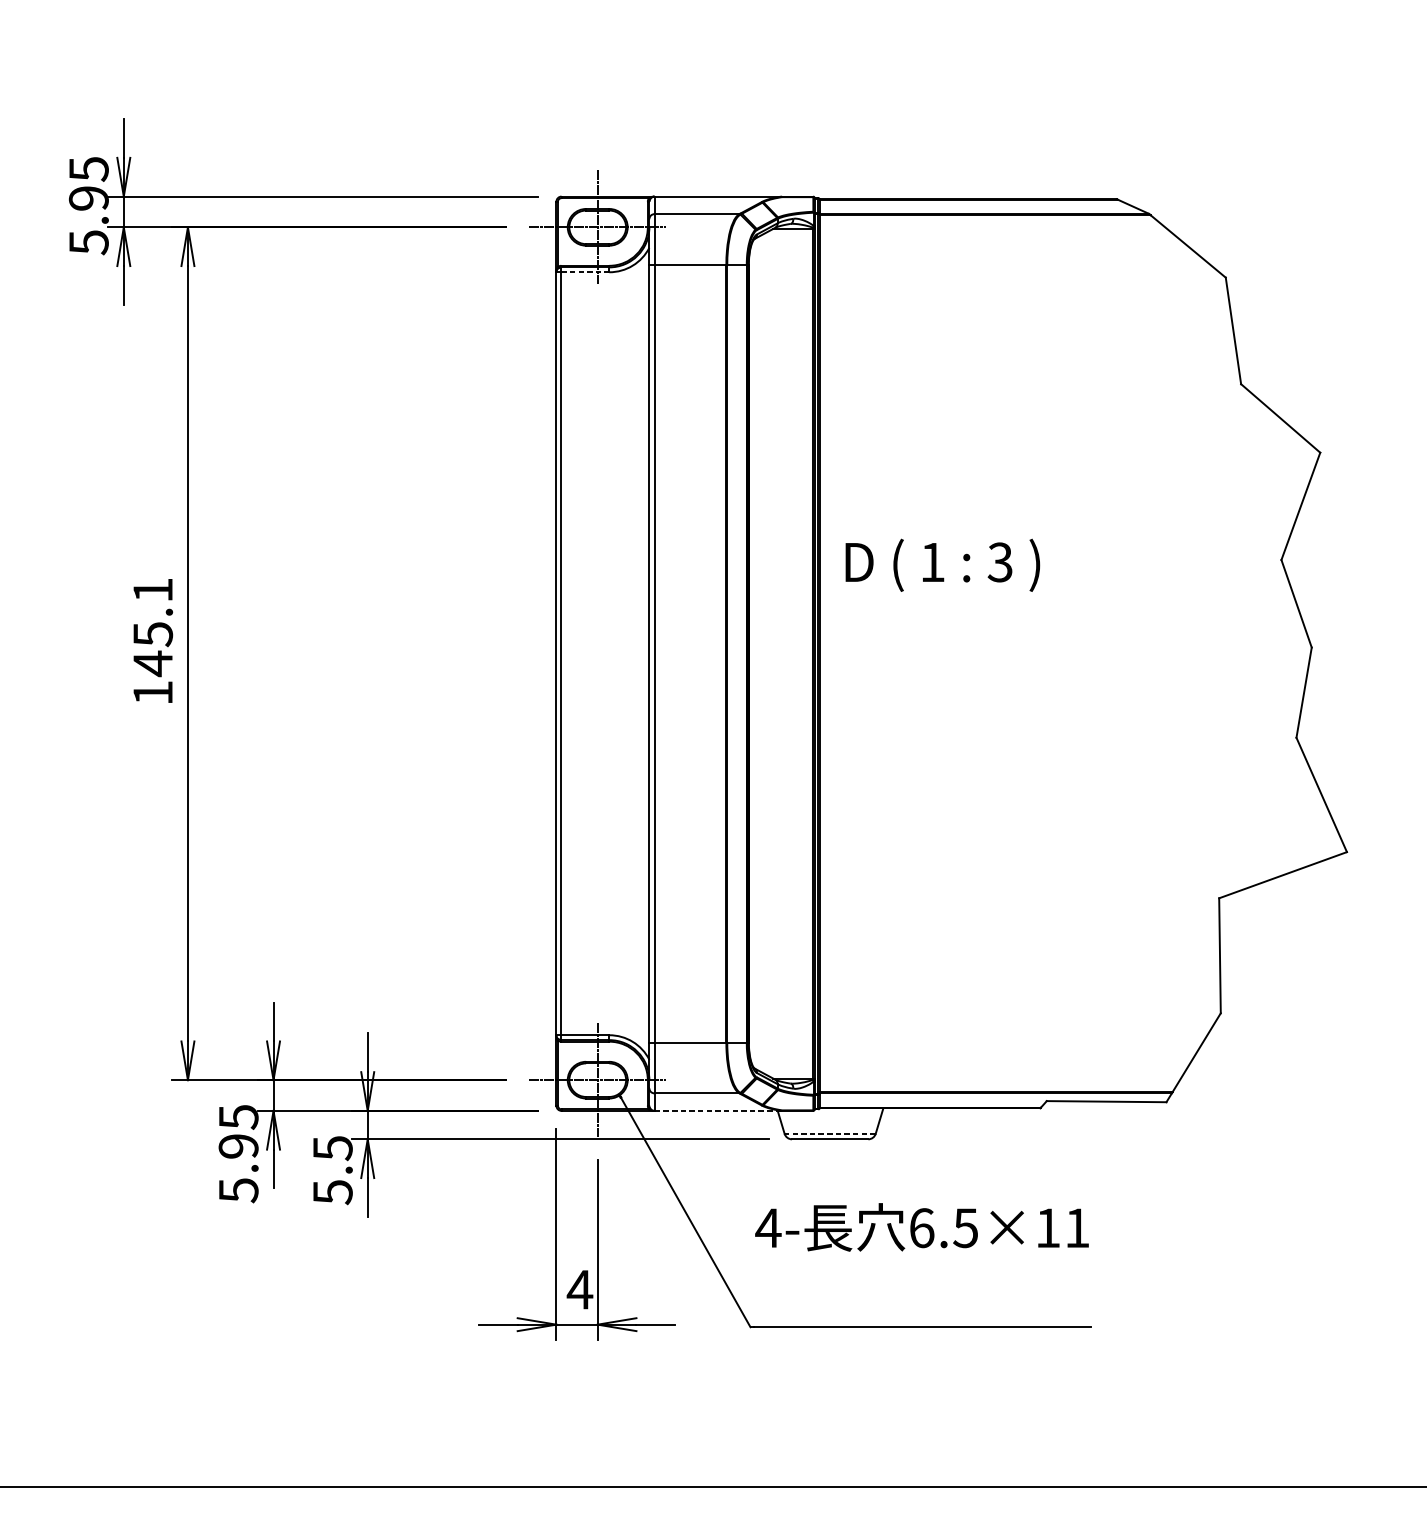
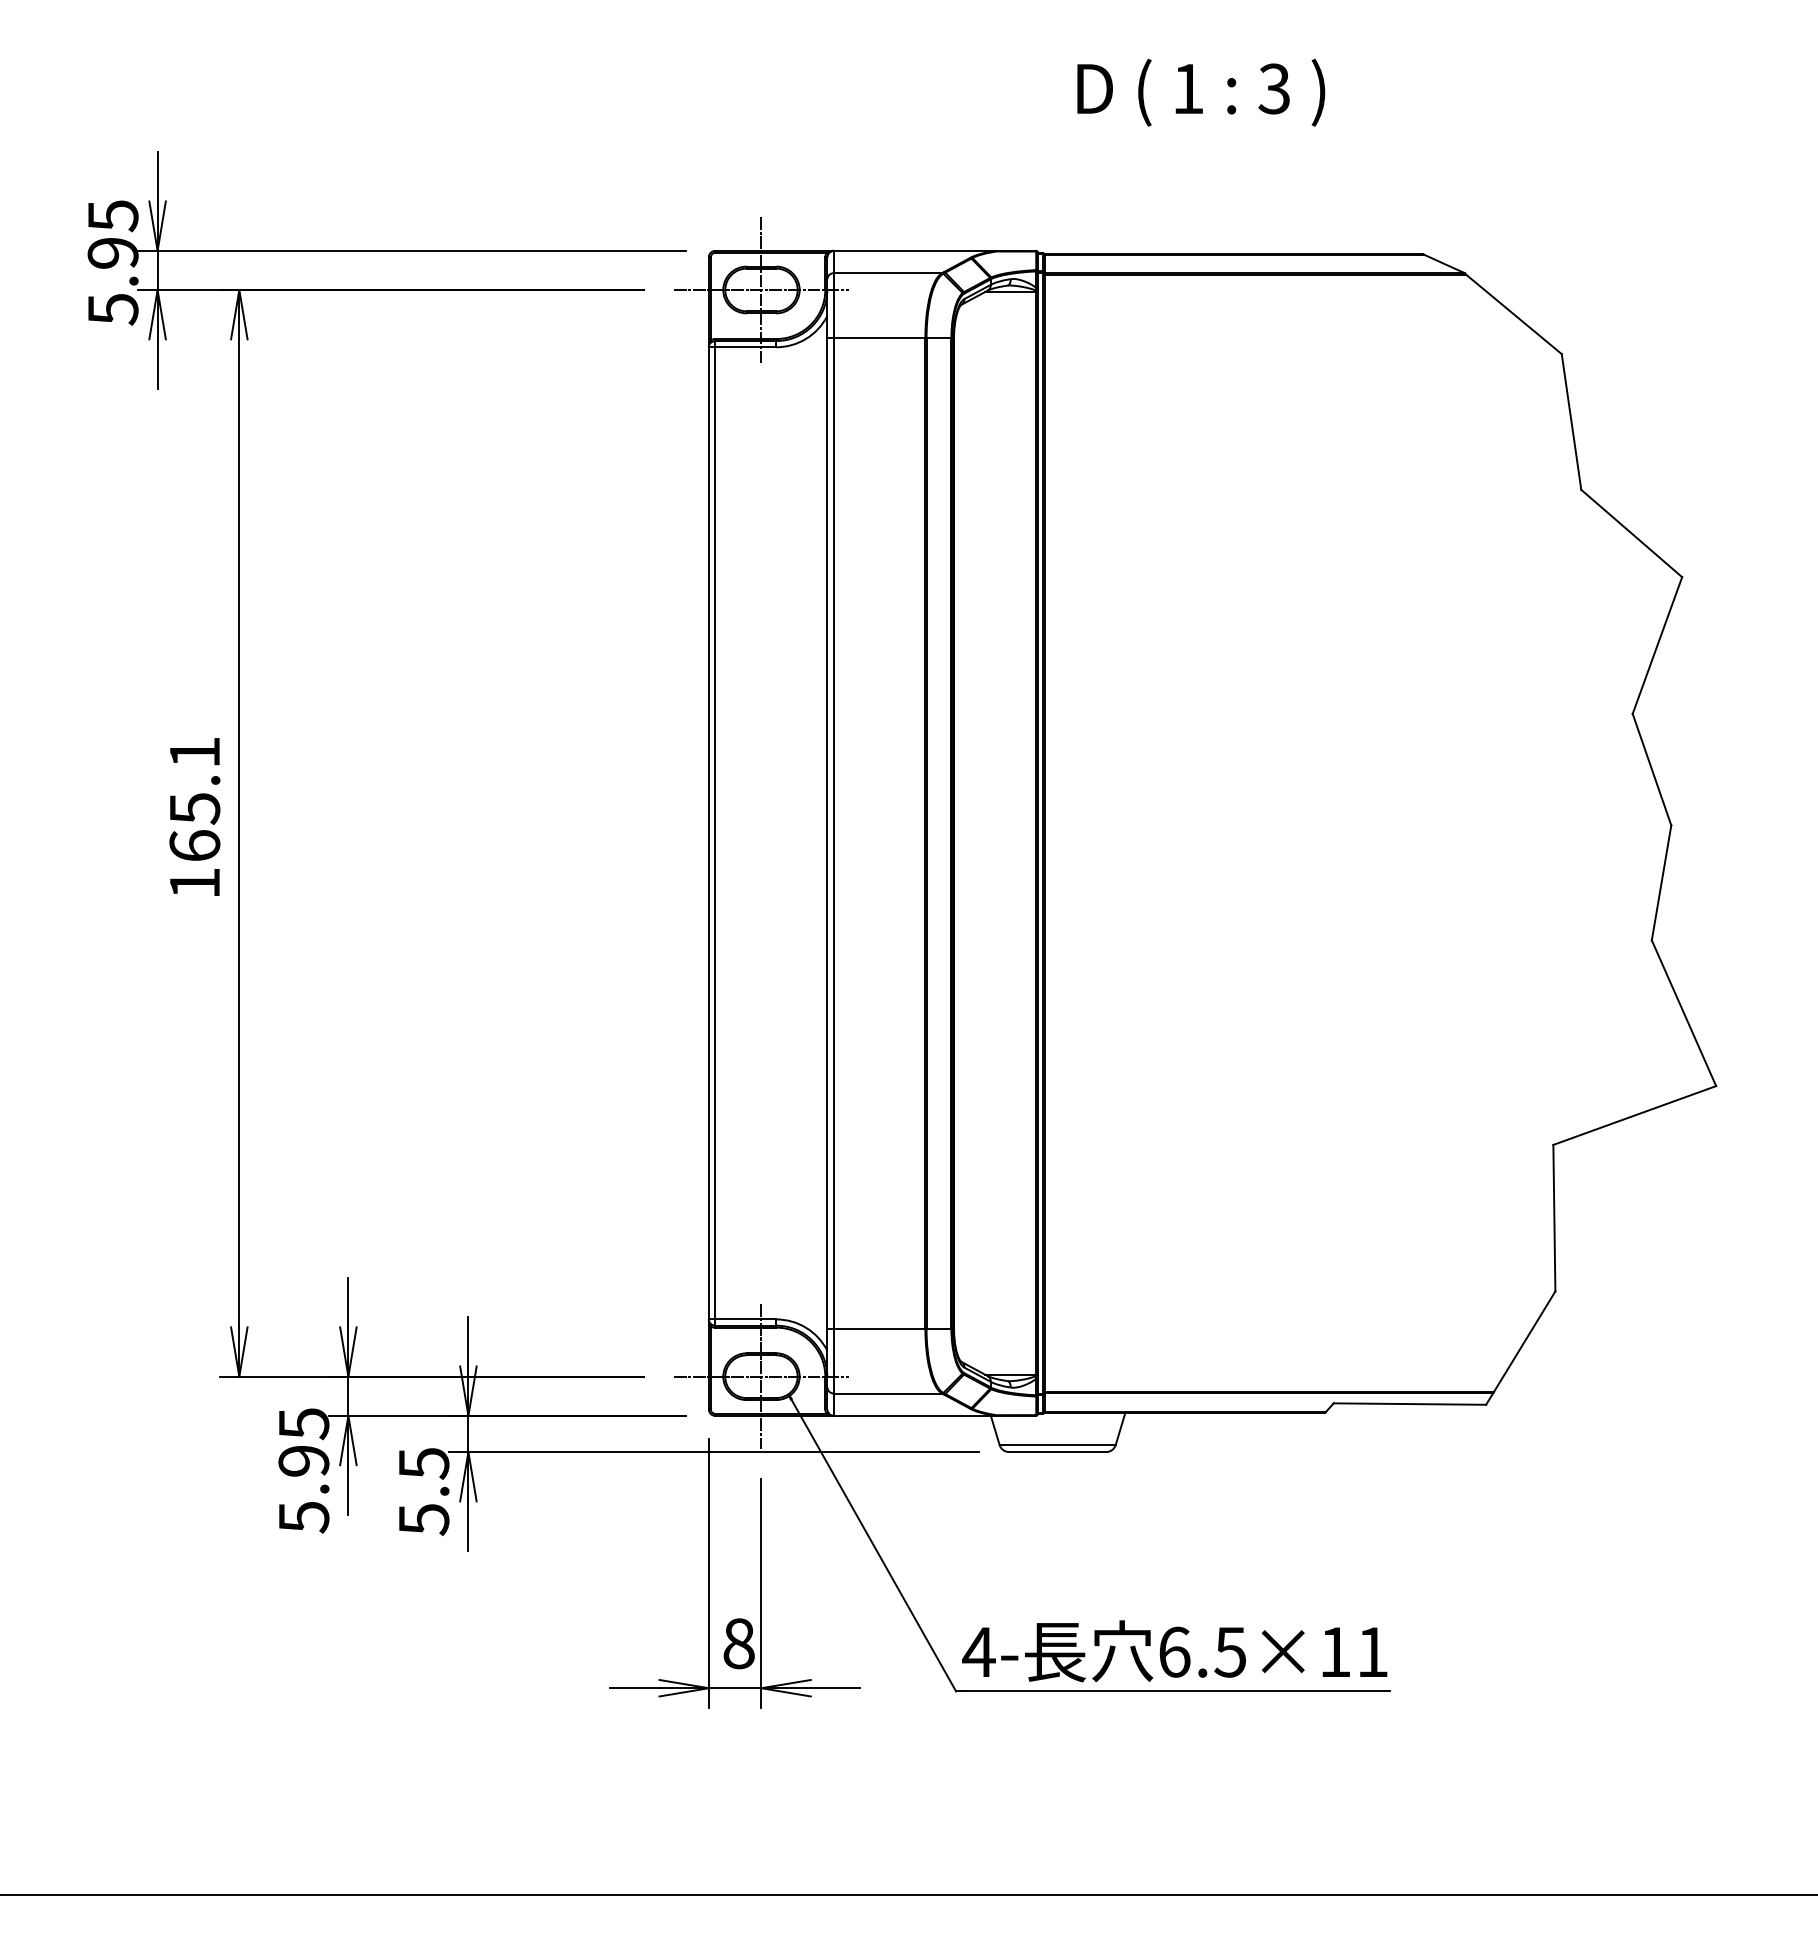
line: (585, 272) -> (745, 347), dashed -> solid
text: (943, 565) -> (1201, 92), moved
text: (152, 664) -> (194, 846), 145.1 -> 165.1
line: (717, 1110) -> (914, 1415), dashed -> solid
line: (830, 1134) -> (1057, 1445), dashed -> solid
text: (921, 1227) -> (1174, 1651), moved
text: (579, 1289) -> (738, 1643), 4 -> 8

